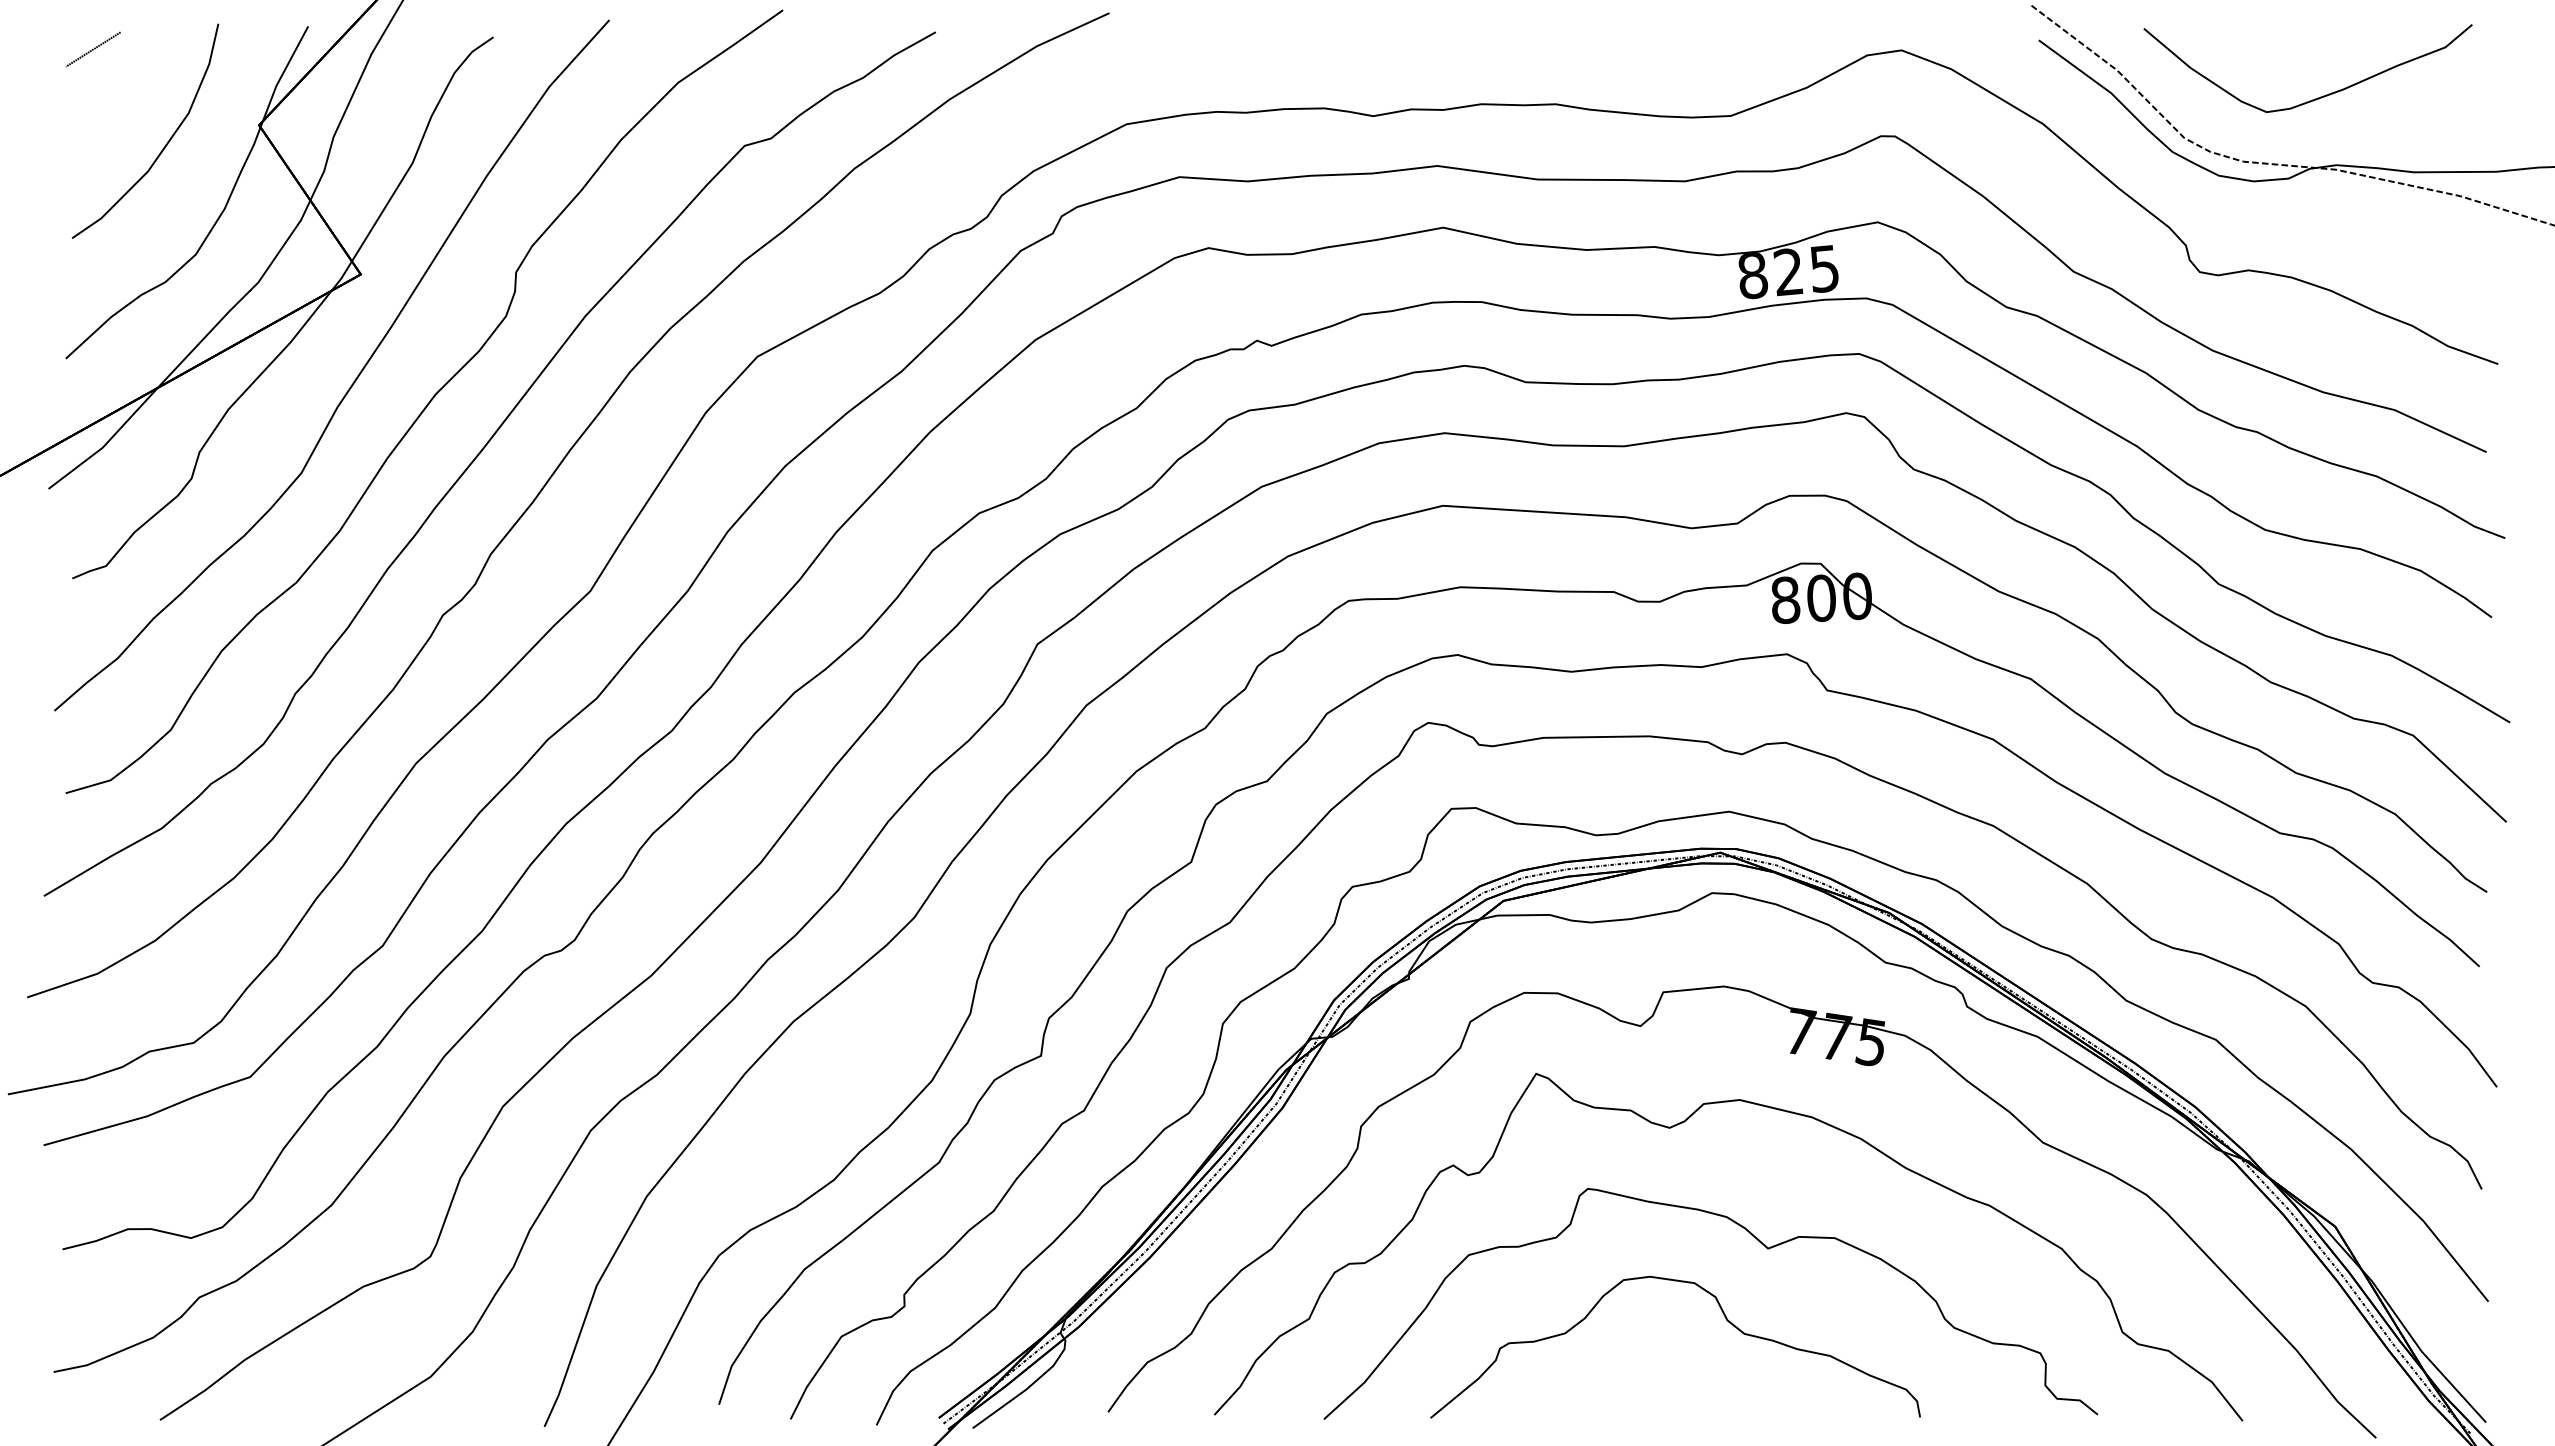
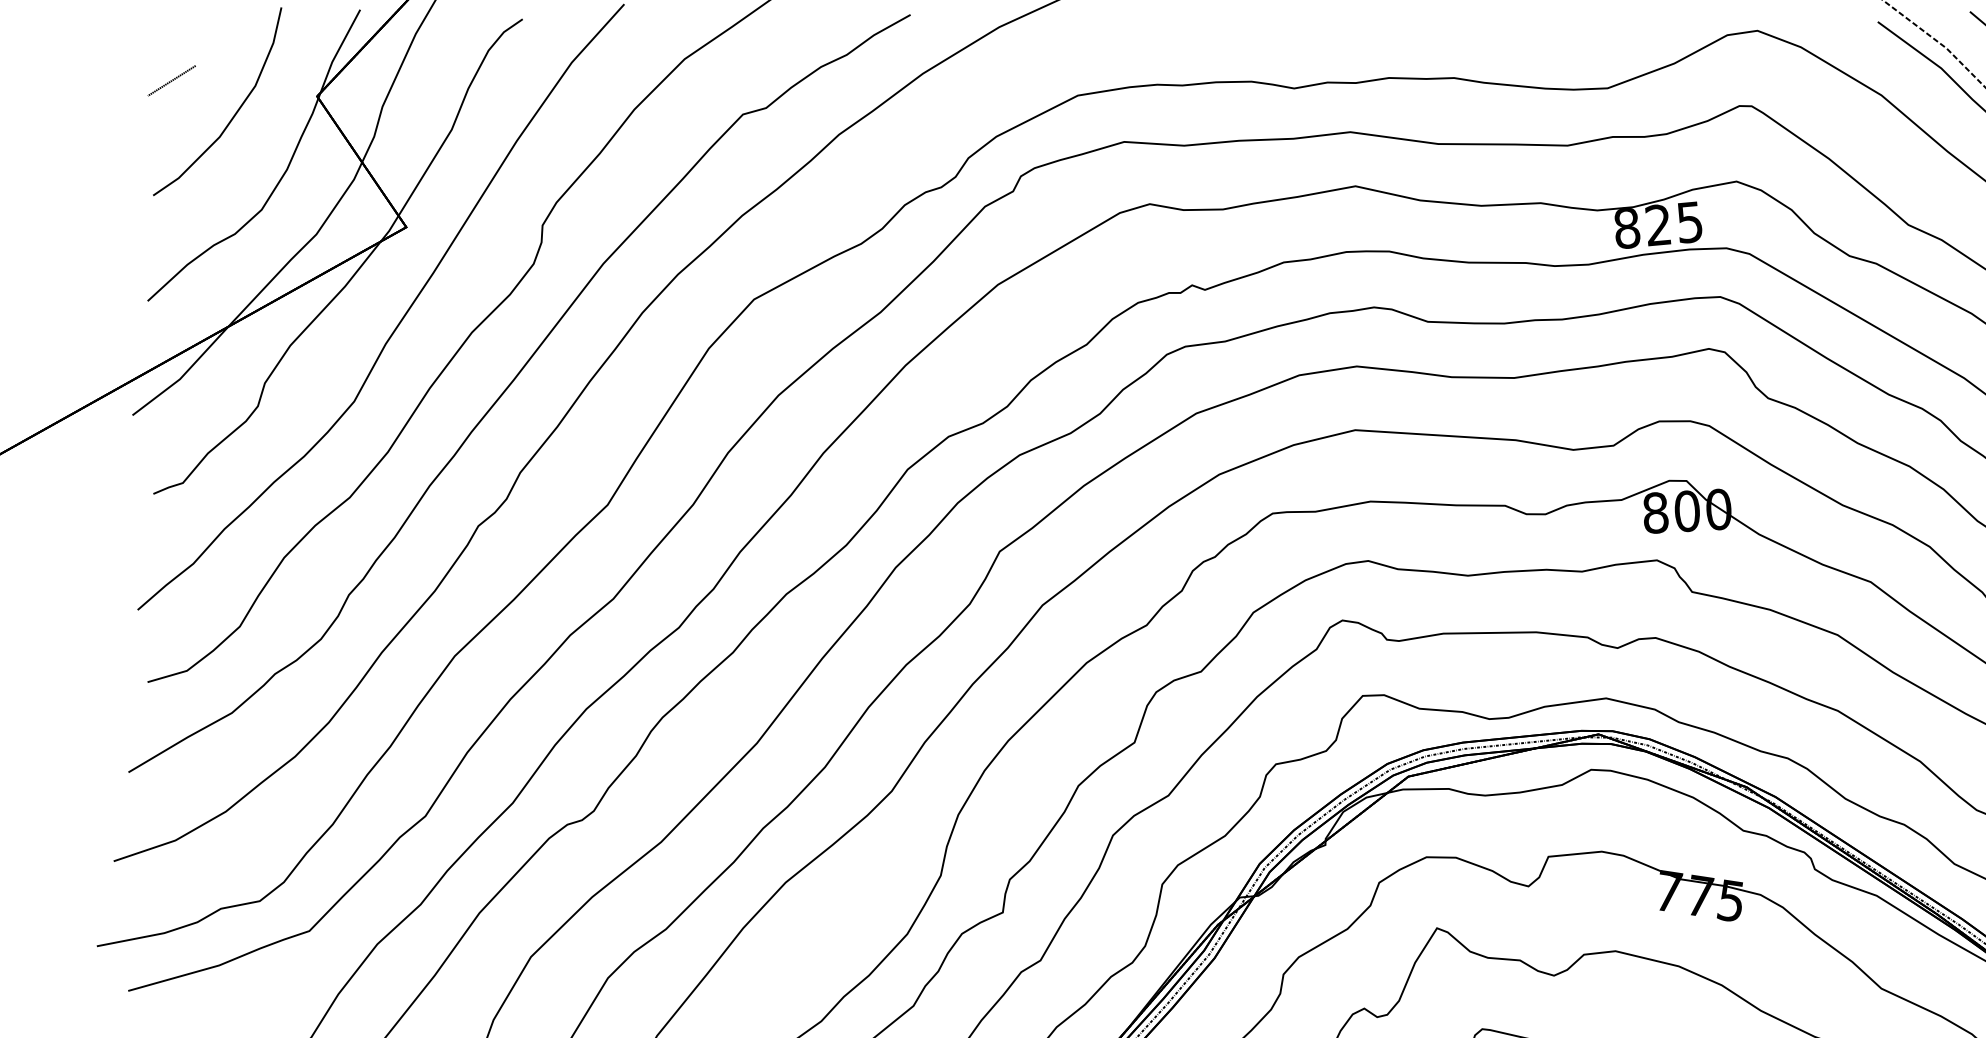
line: (93, 49) -> (171, 80), moved

